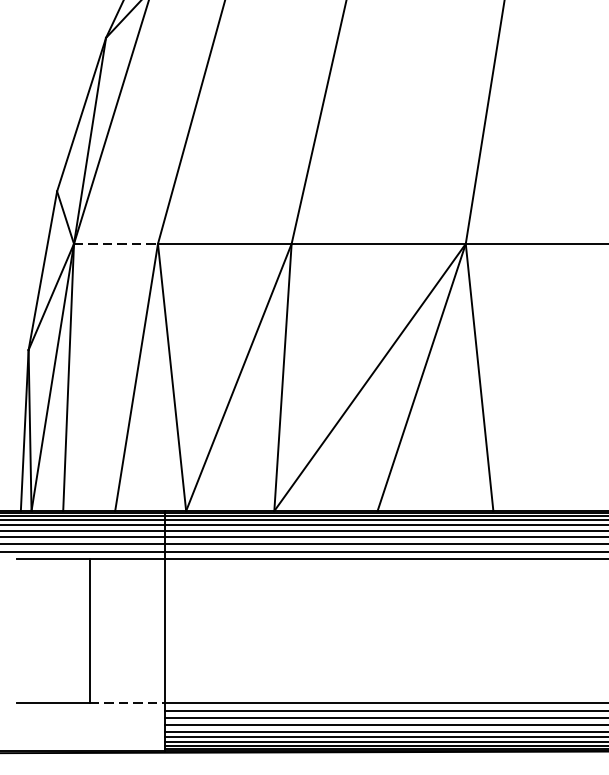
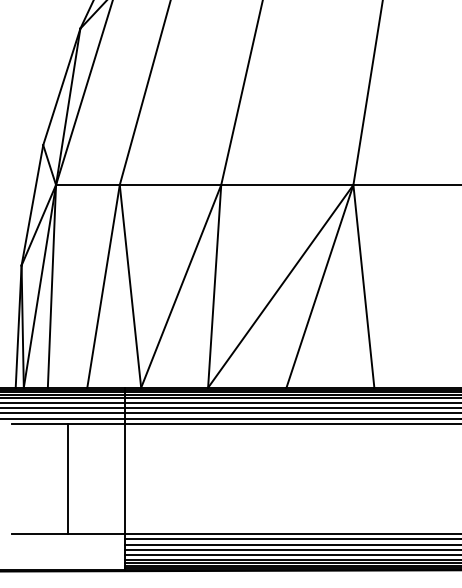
line: (115, 244) -> (87, 185), dashed -> solid
line: (127, 703) -> (96, 533), dashed -> solid

